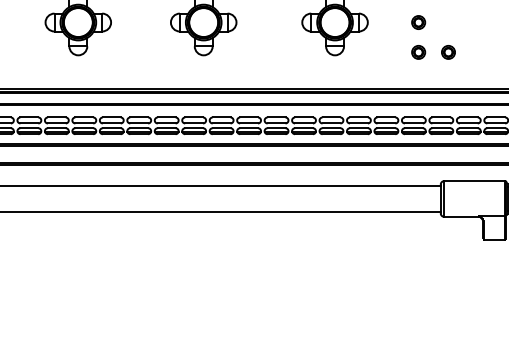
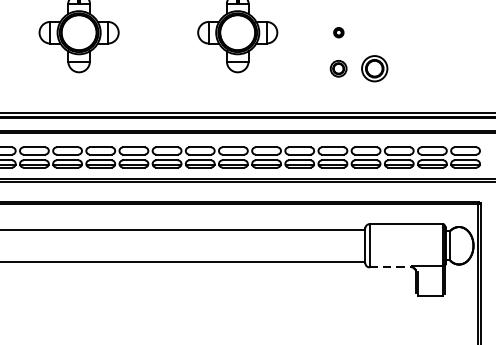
part: (418, 22) -> (338, 32), size x0.6
part: (448, 52) -> (374, 68), size x1.6
line: (462, 216) -> (391, 266), solid -> dashed

